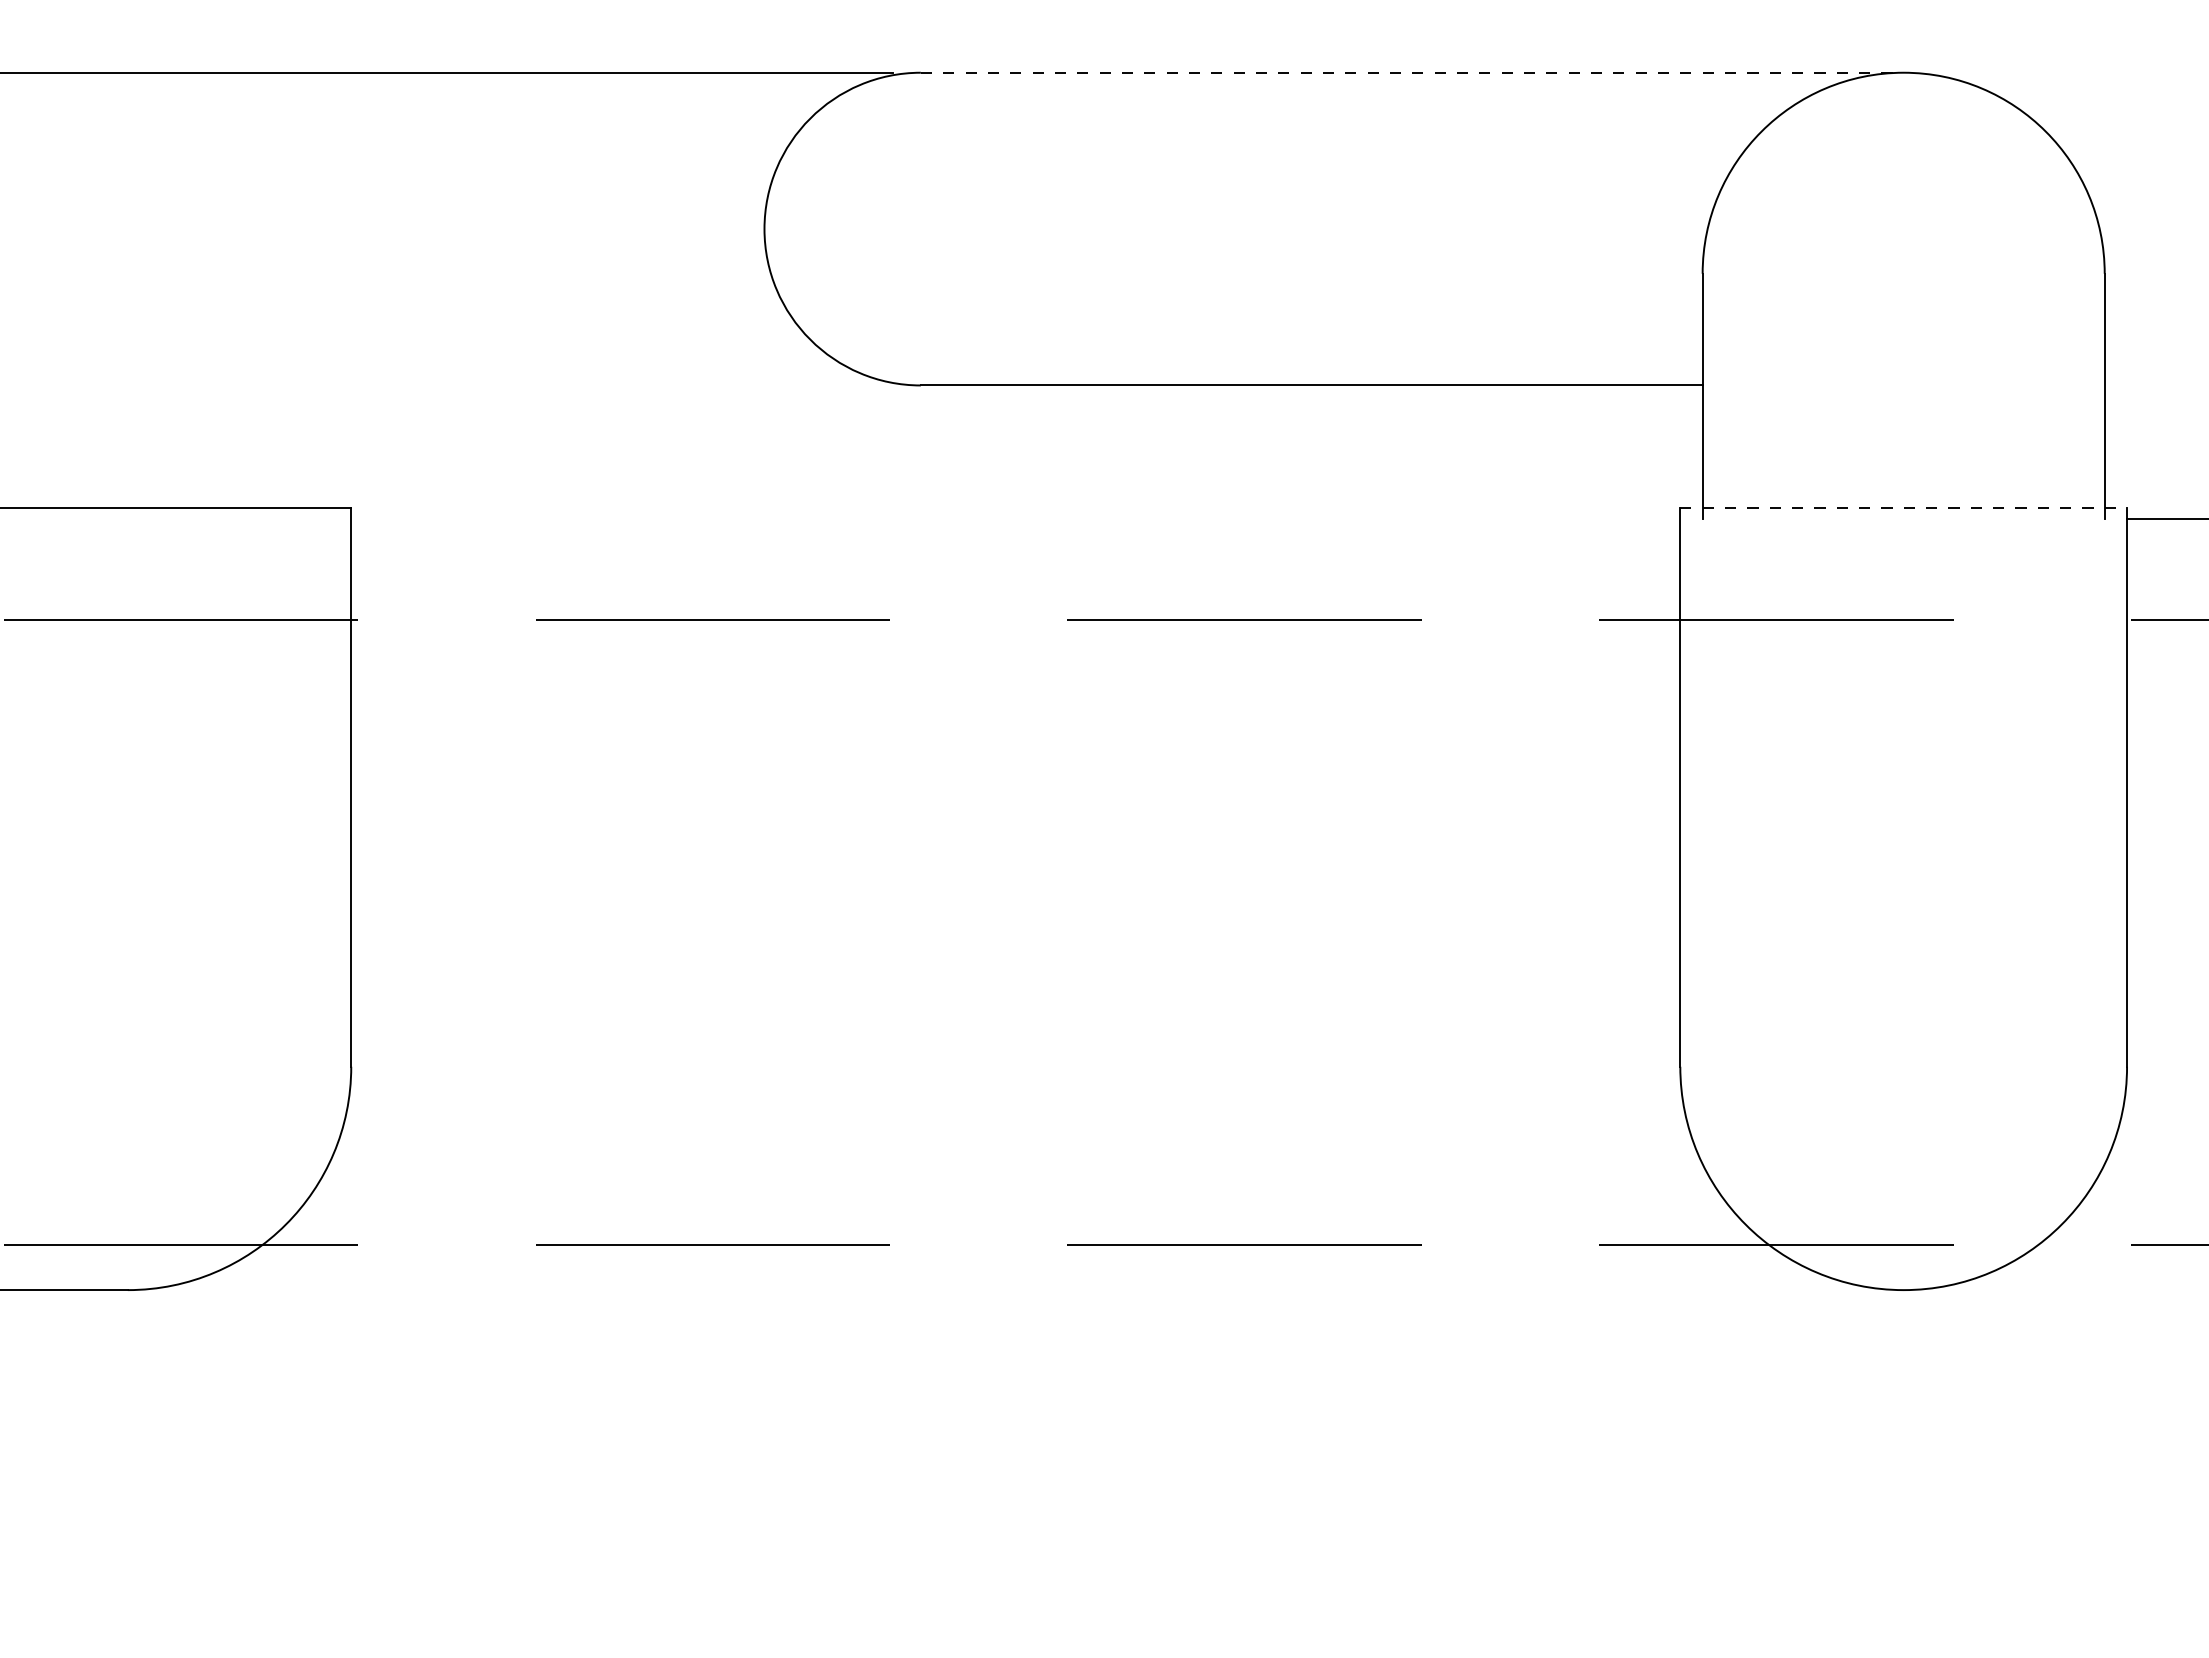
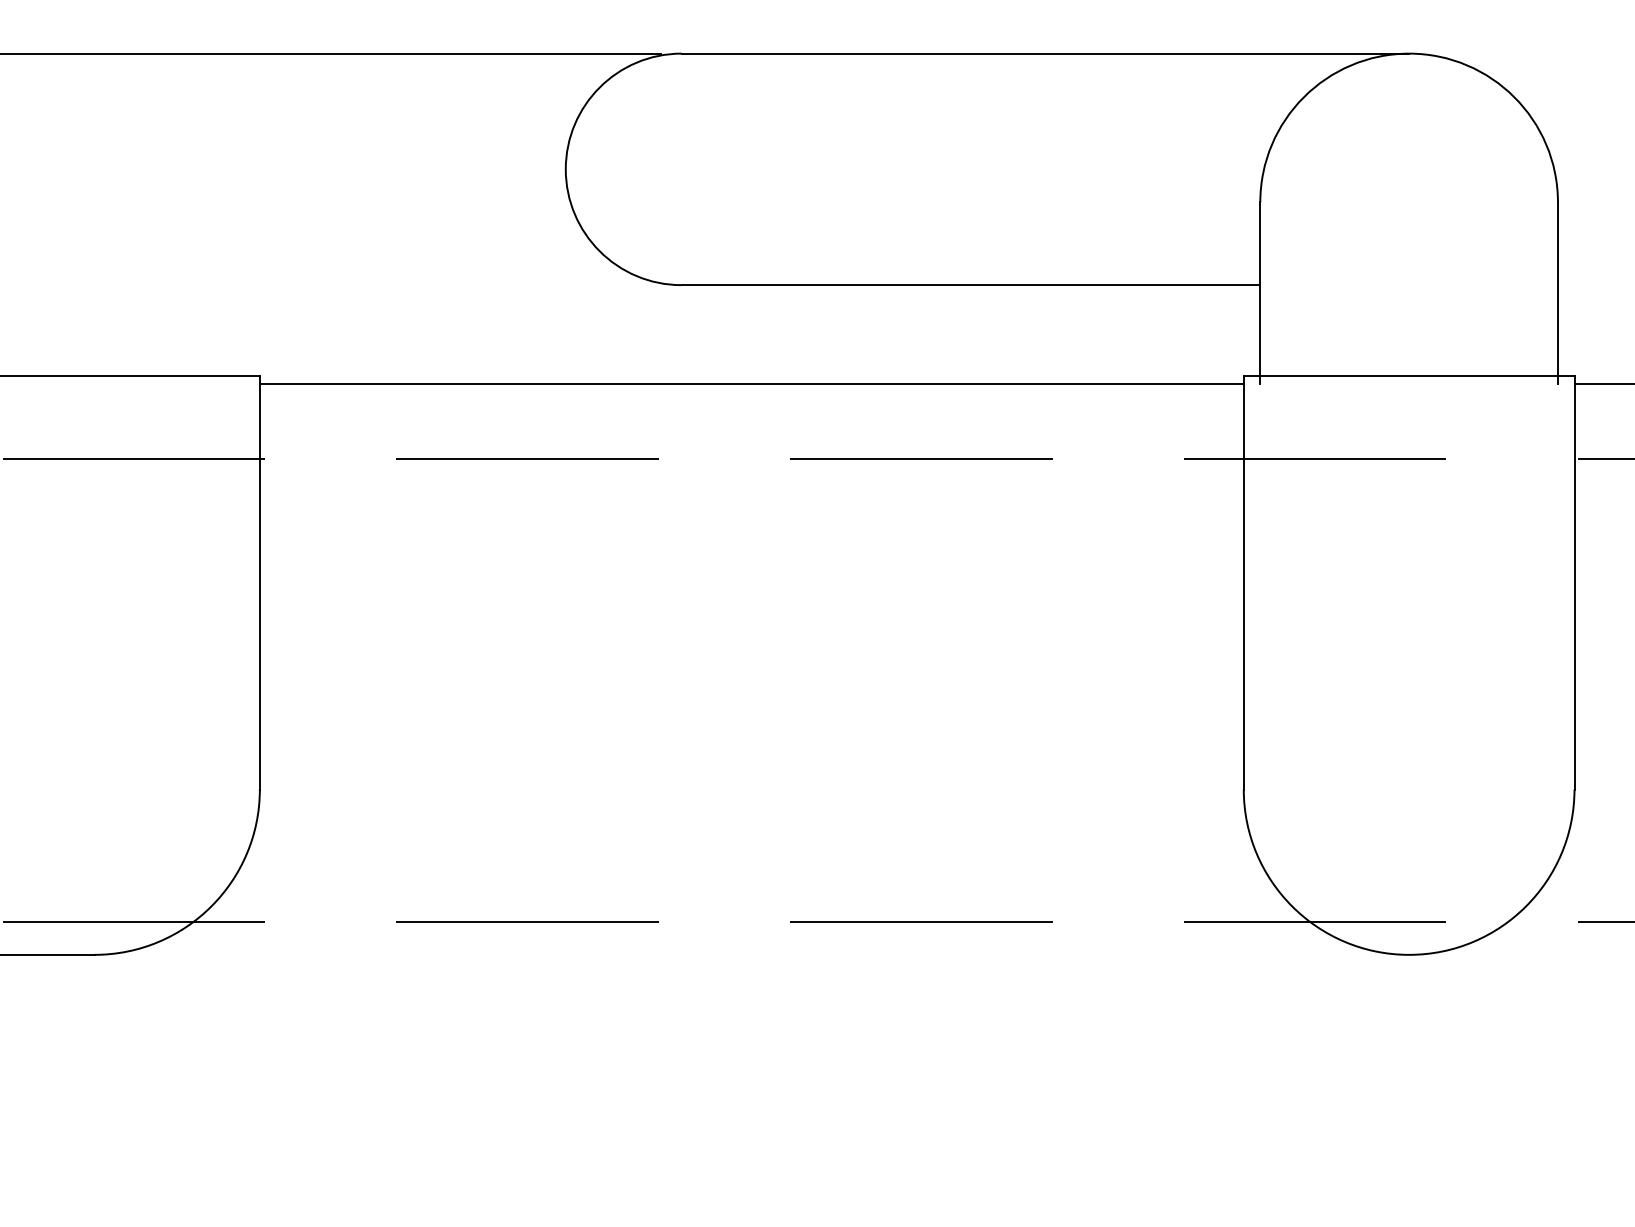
line: (1412, 72) -> (1045, 53), dashed -> solid
line: (1904, 508) -> (1409, 376), dashed -> solid
line: (1015, 519) -> (751, 384), added

